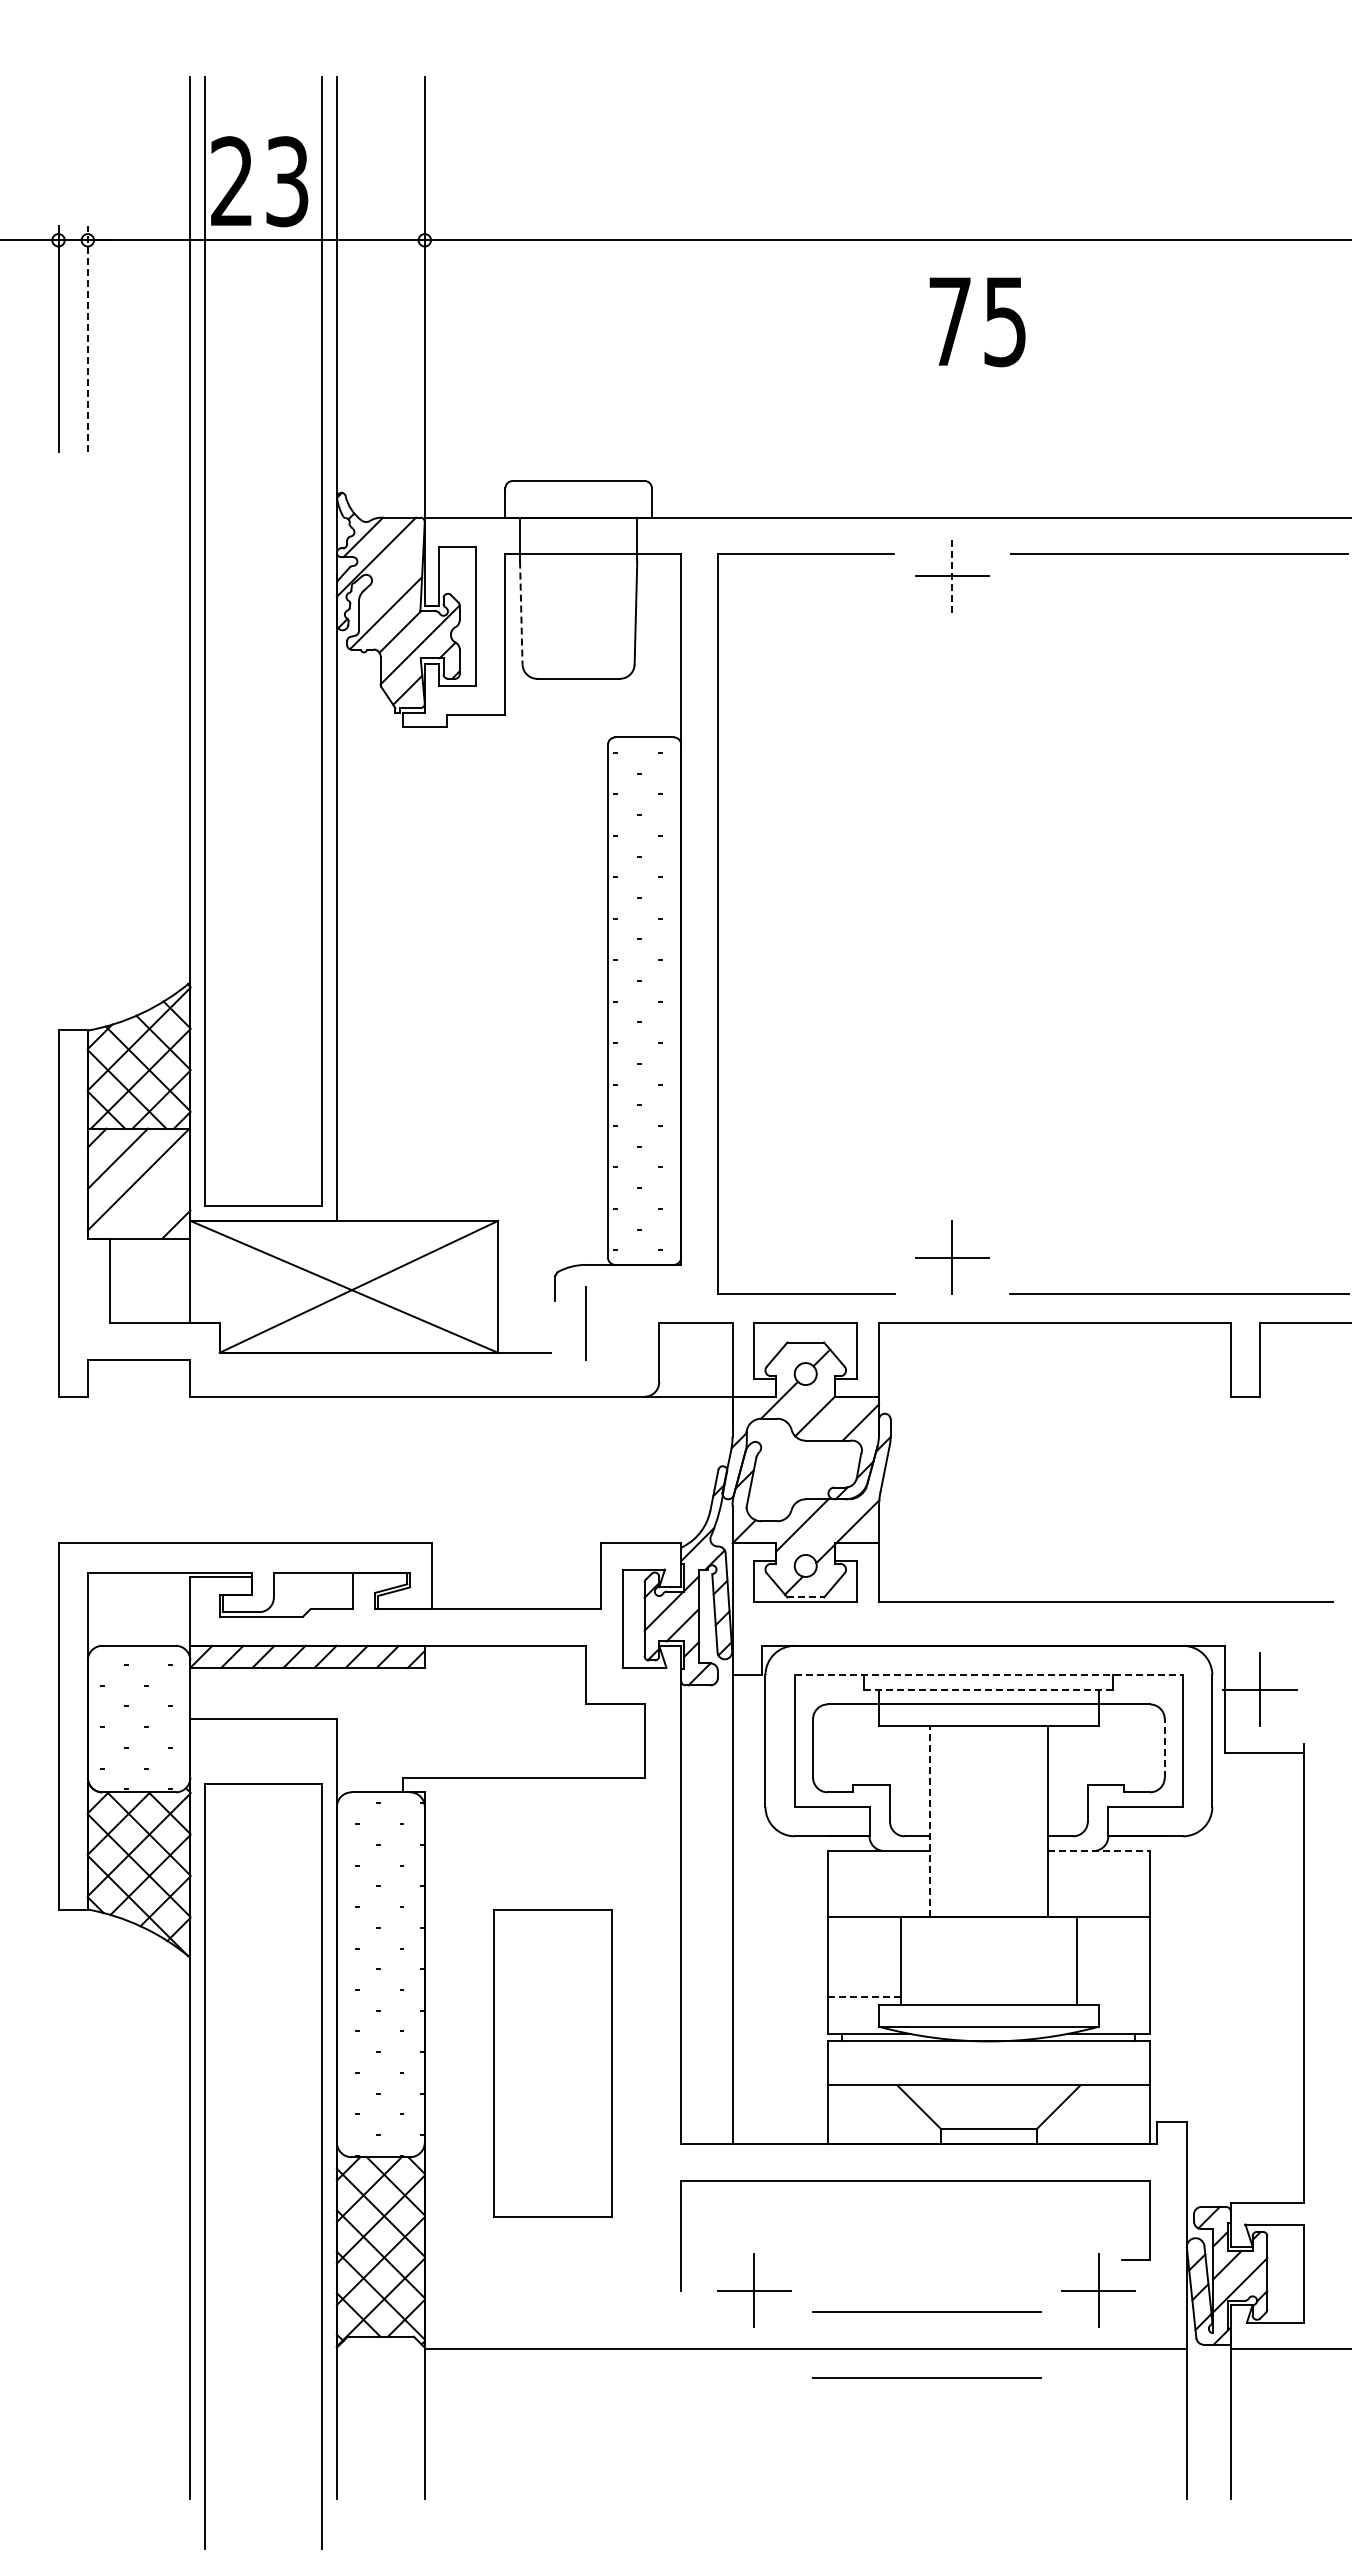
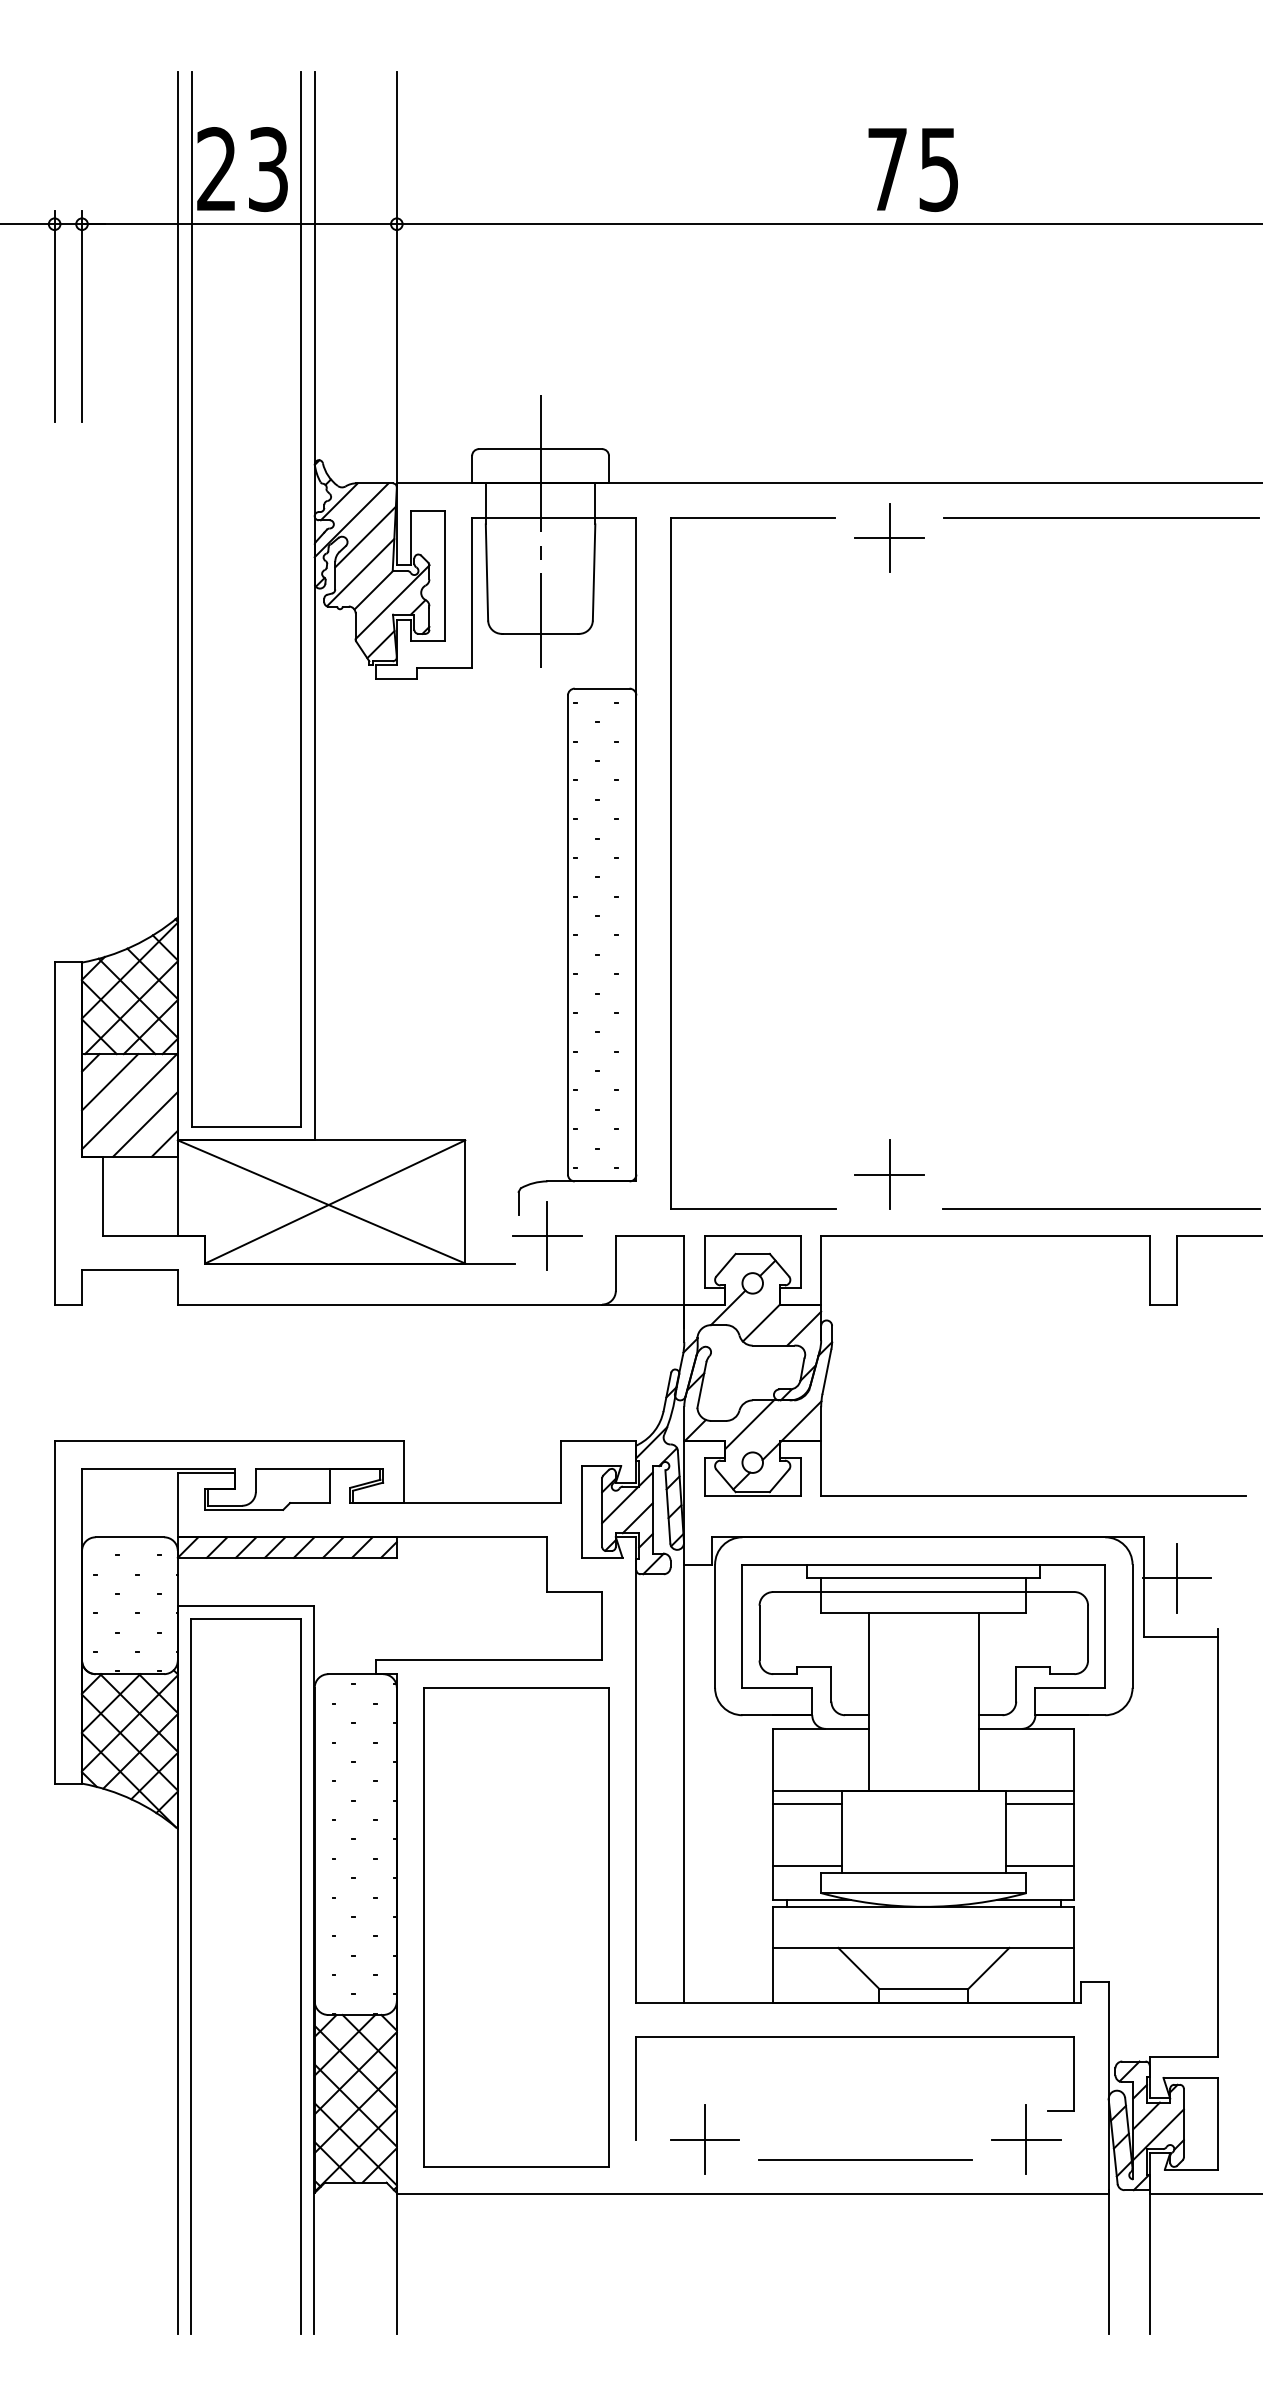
text: (977, 322) -> (913, 170), moved
line: (87, 338) -> (81, 315), dashed -> solid
line: (578, 569) -> (540, 531), added
line: (390, 574) -> (364, 536), added
line: (952, 576) -> (889, 538), dashed -> solid
line: (521, 613) -> (487, 572), dashed -> solid
line: (155, 1203) -> (145, 1124), added
line: (585, 1323) -> (546, 1236), added
line: (806, 1597) -> (753, 1492), dashed -> solid
line: (989, 1675) -> (924, 1565), dashed -> solid
line: (988, 1689) -> (923, 1578), dashed -> solid
line: (1164, 1747) -> (1087, 1632), dashed -> solid
line: (930, 1821) -> (869, 1701), dashed -> solid
line: (1099, 1850) -> (1027, 1728), dashed -> solid
line: (864, 1931) -> (807, 1804), added
line: (1113, 1931) -> (1040, 1804), added
line: (864, 1997) -> (807, 1865), dashed -> solid
line: (1113, 1997) -> (1040, 1865), added
part: (552, 2063) -> (516, 1927), size x1.67
part: (205, 2166) -> (191, 1976), moved
line: (926, 2377) -> (865, 2220), removed

